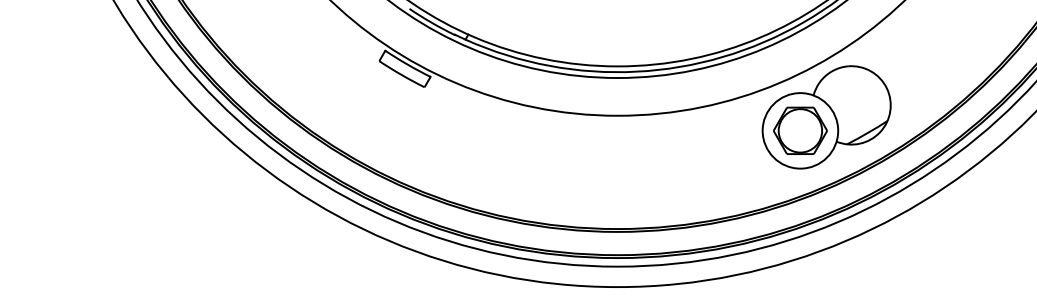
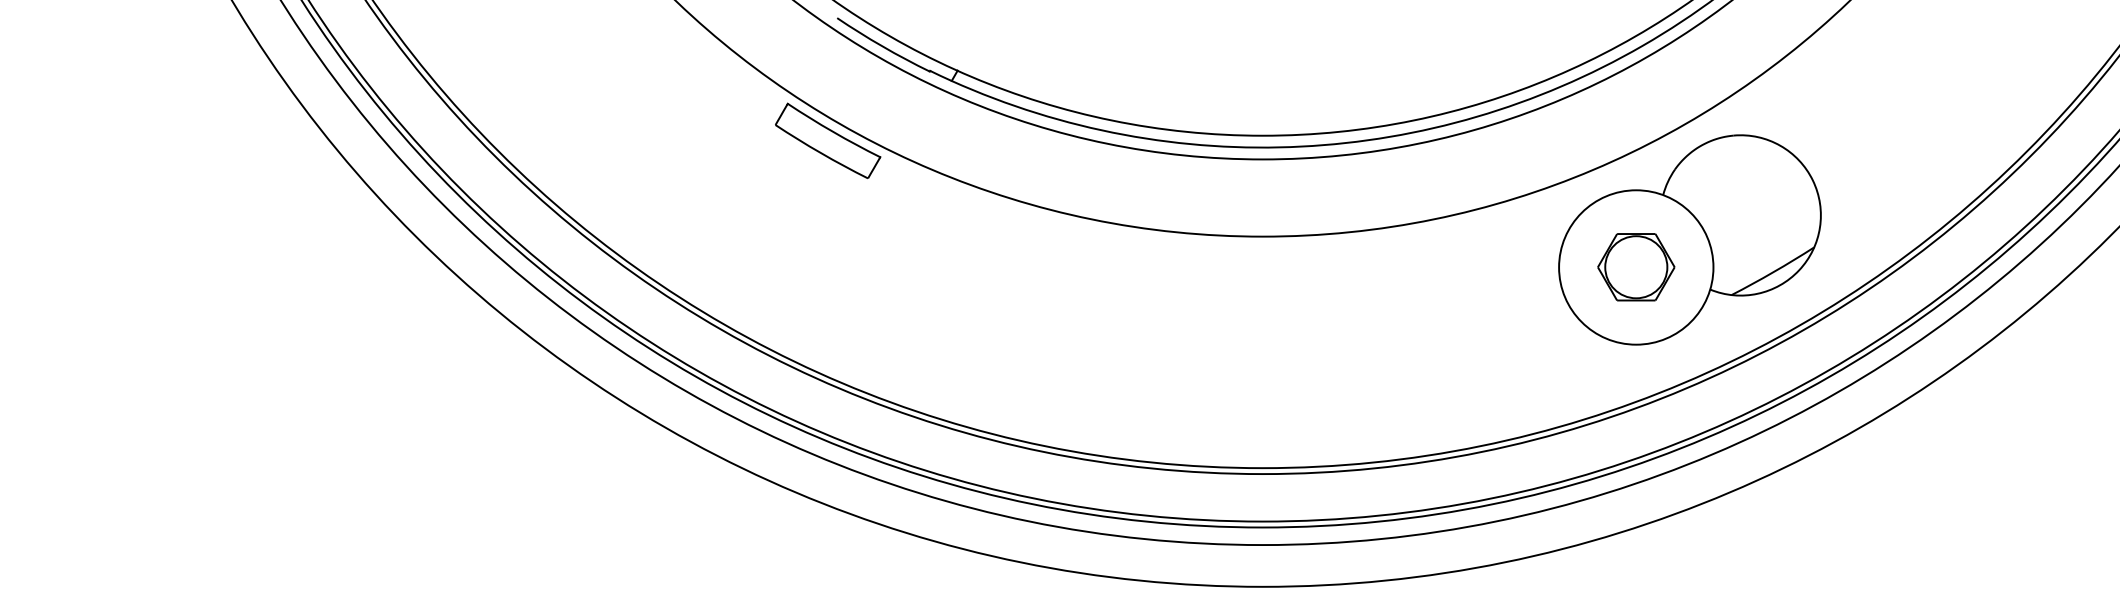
part: (800, 130) -> (1636, 266), size x0.7

